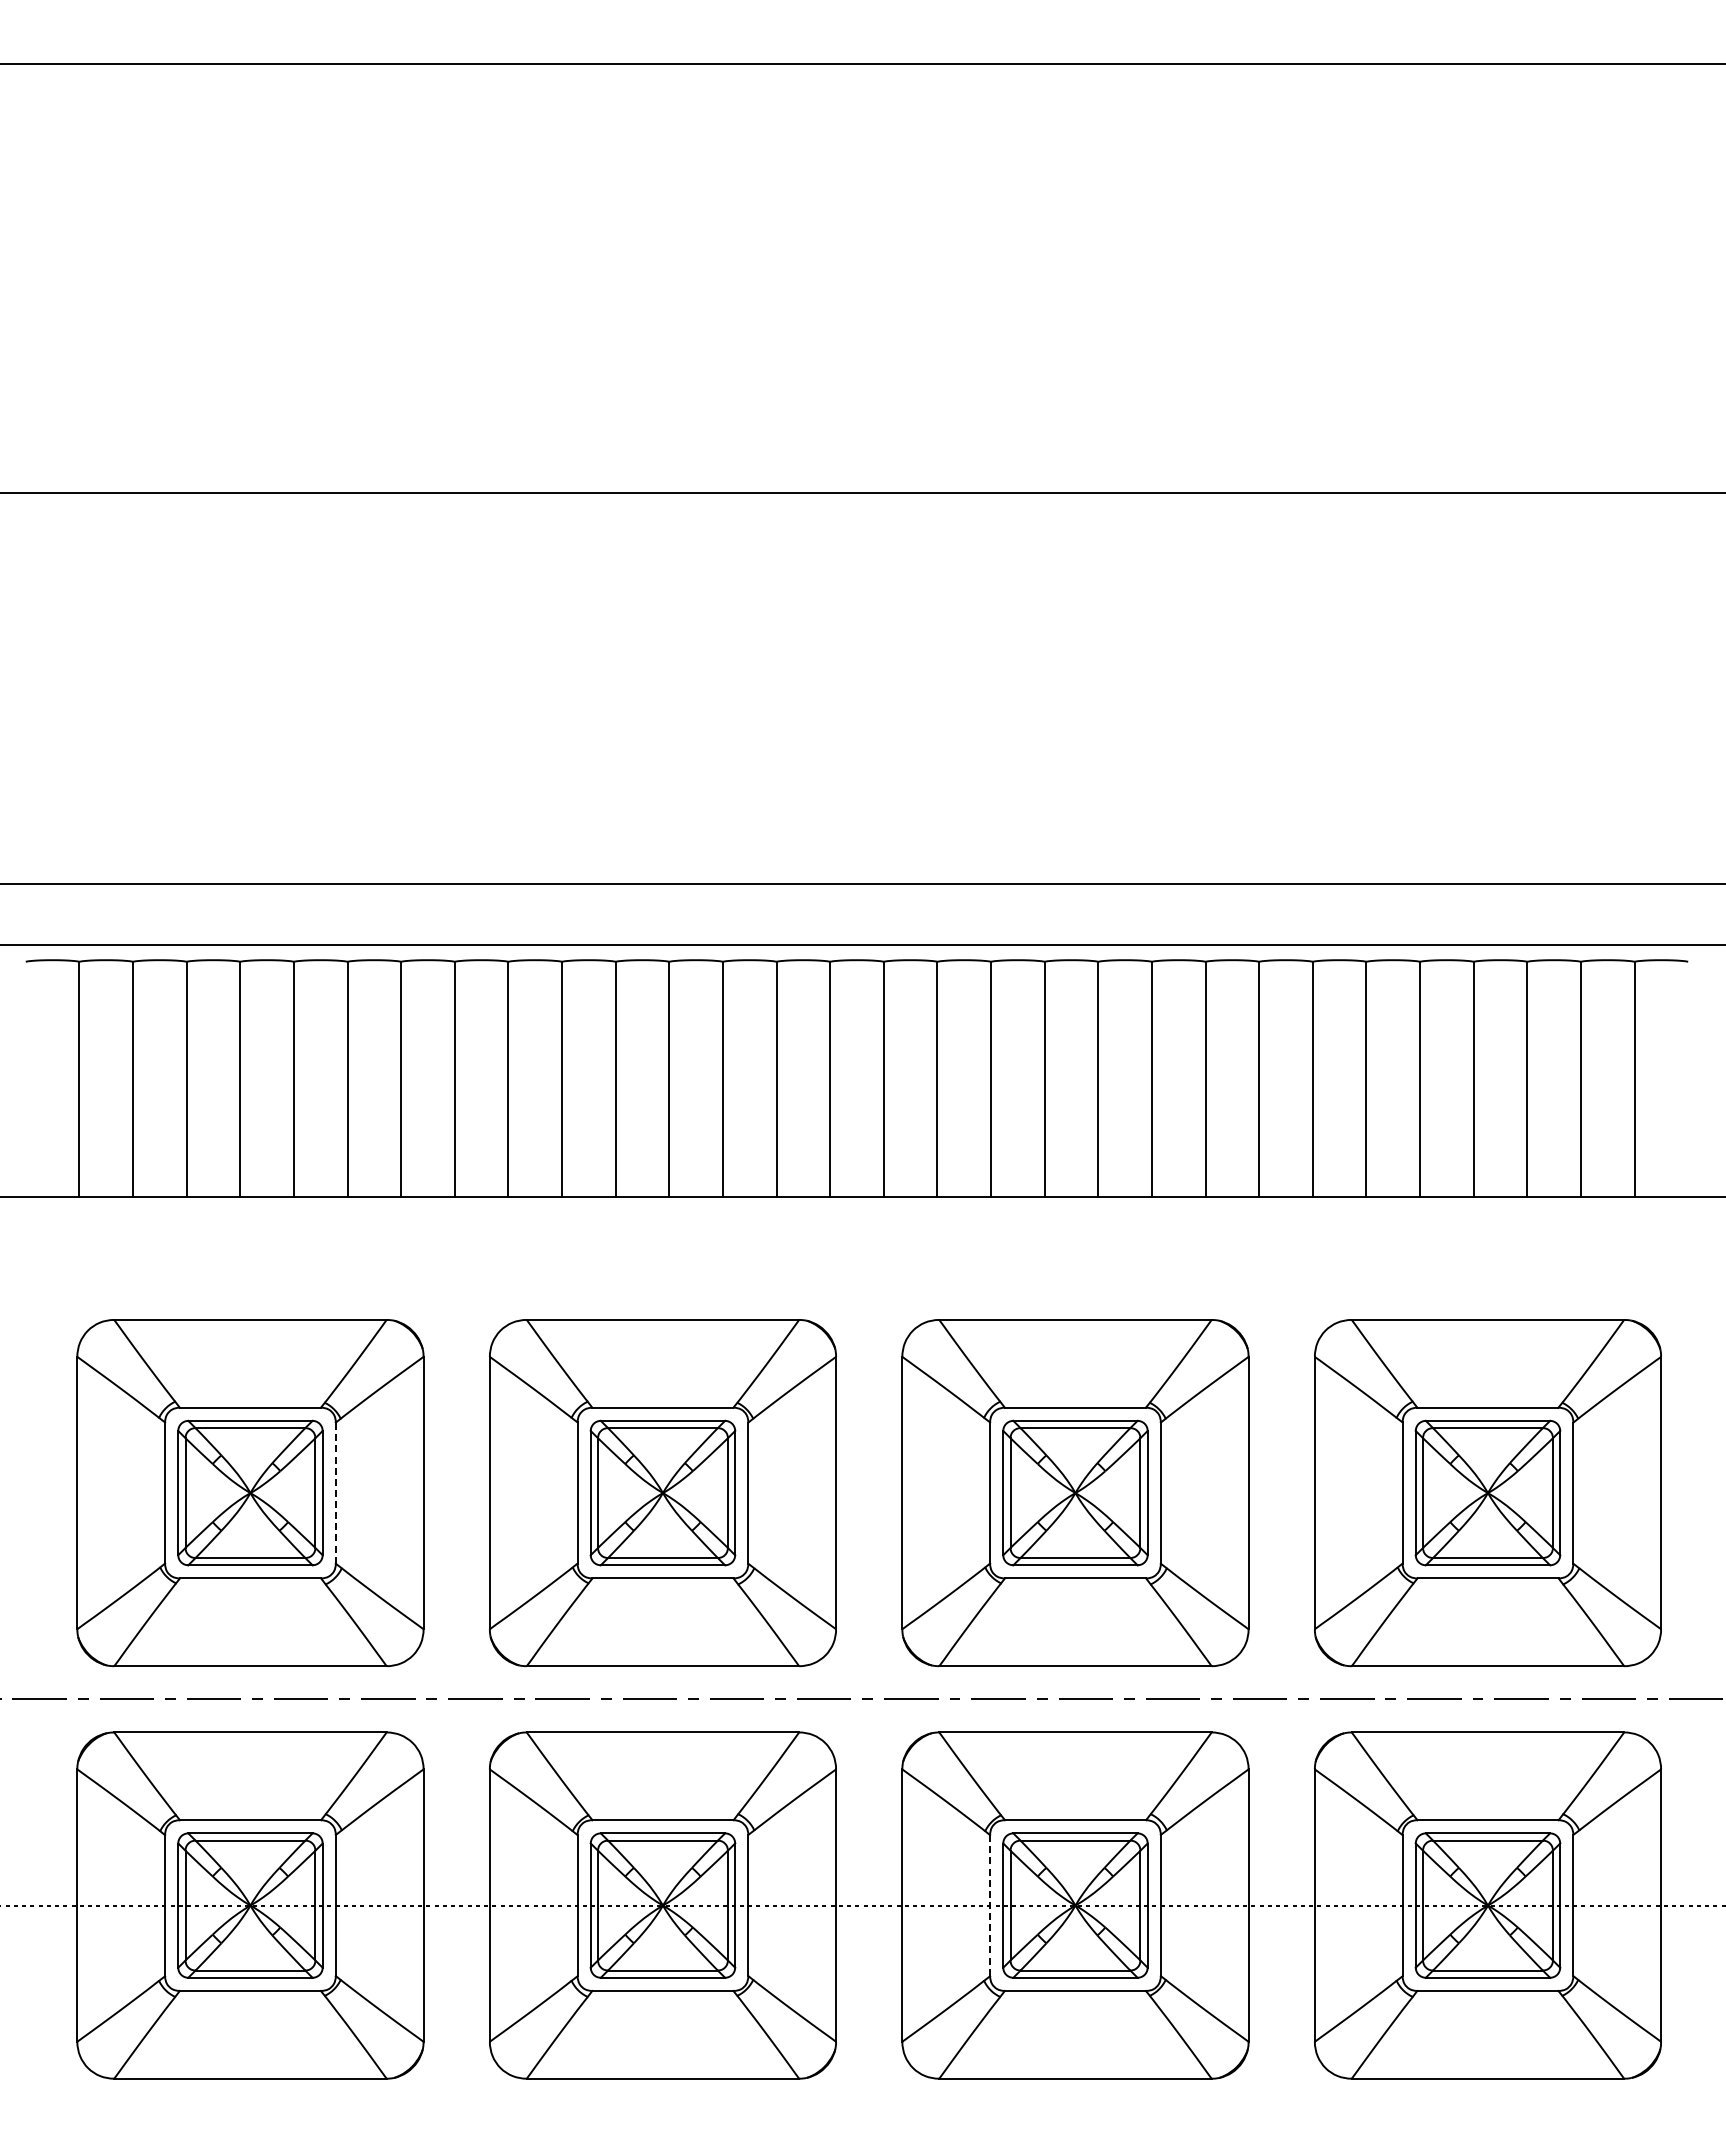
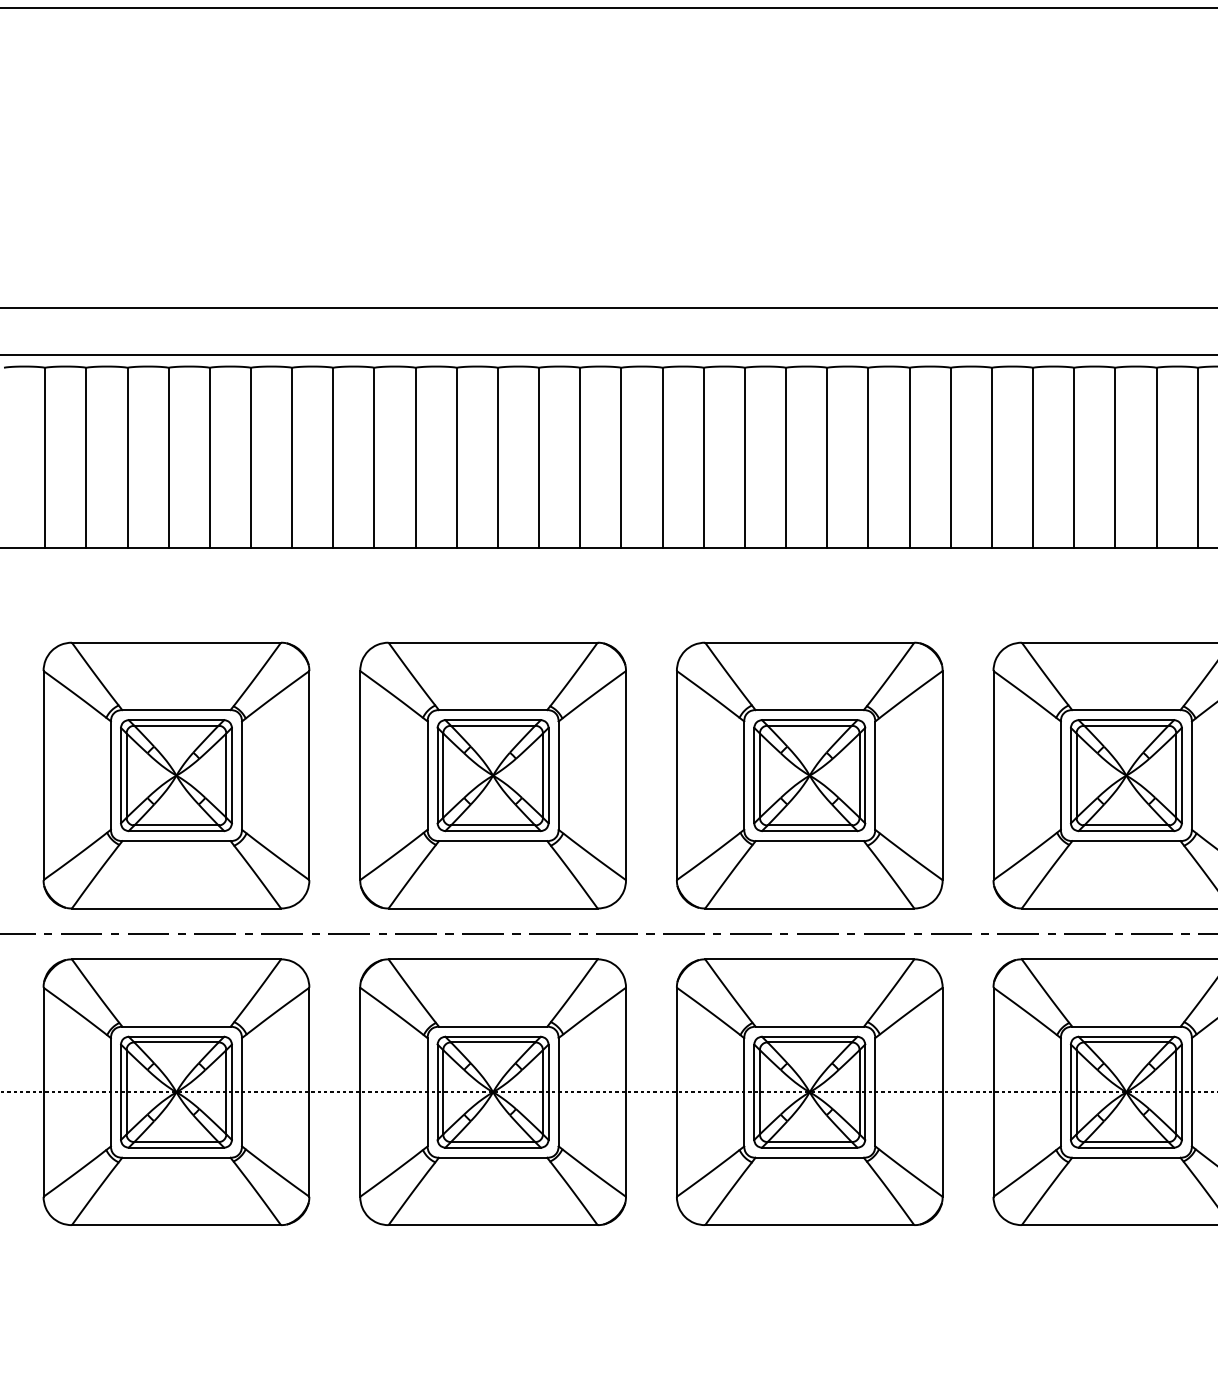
line: (335, 1493) -> (241, 775), dashed -> solid
line: (990, 1905) -> (744, 1092), dashed -> solid

